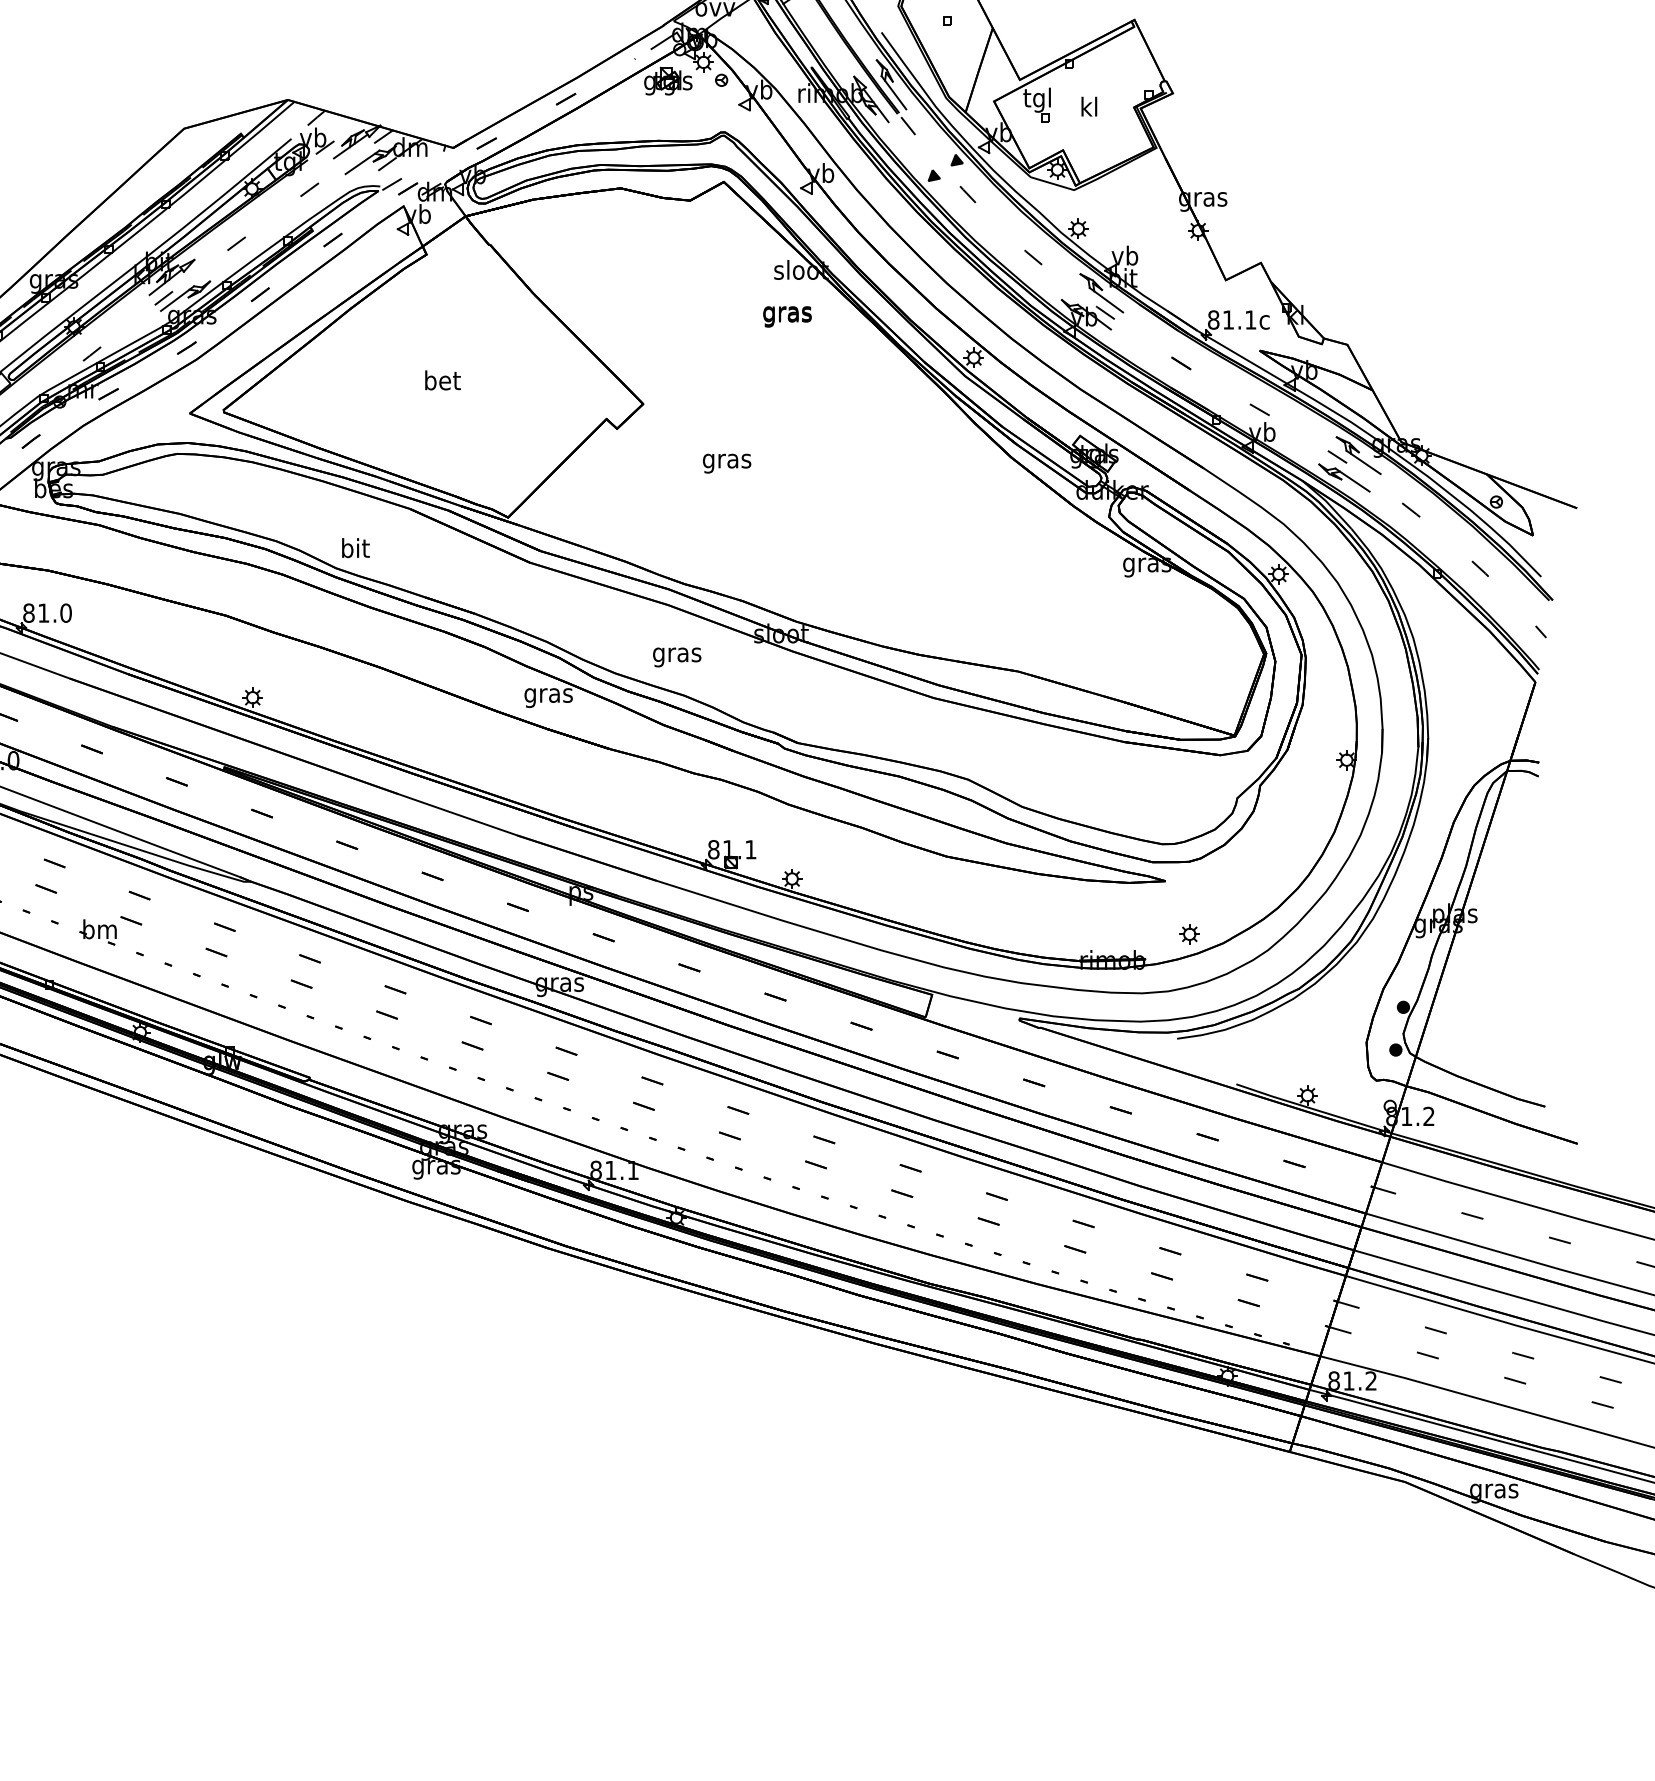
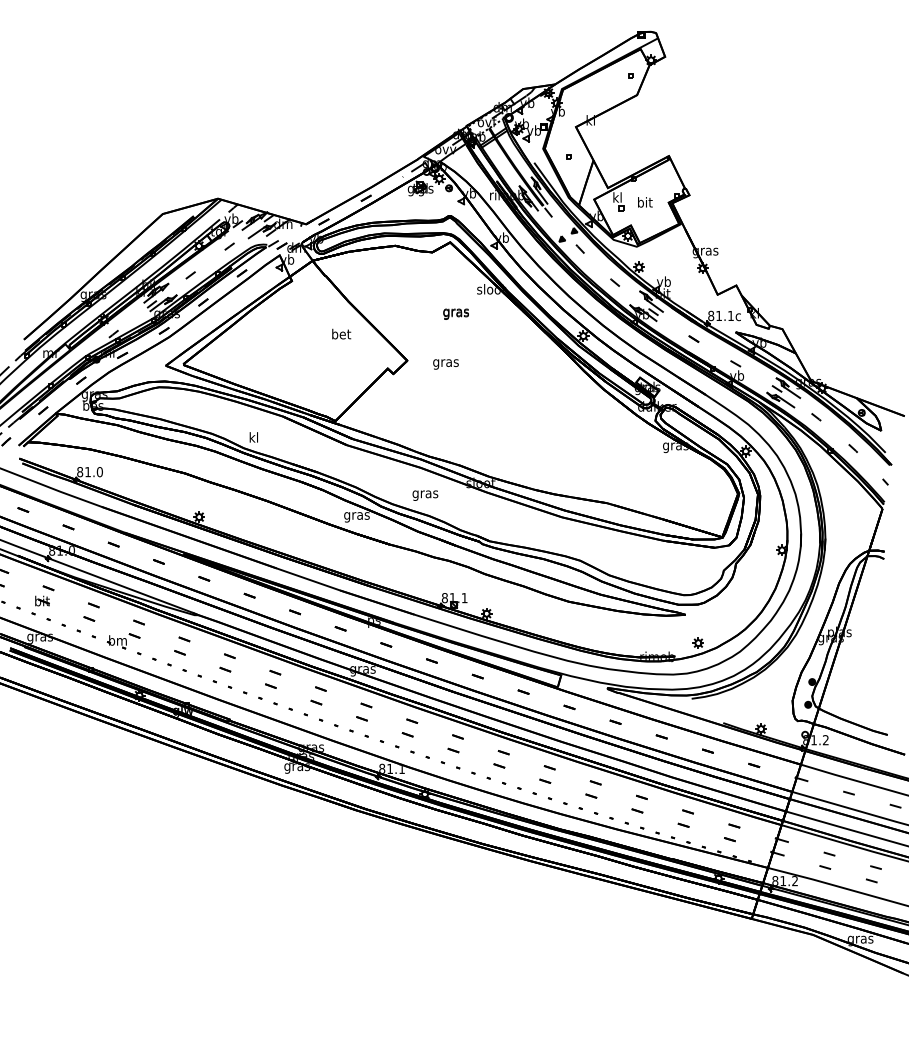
text: (1035, 99) -> (616, 198), tgl -> kl
text: (1090, 107) -> (645, 202), kl -> bit
text: (786, 315) -> (455, 313), moved
text: (442, 379) -> (341, 333), moved
text: (726, 463) -> (445, 364), moved
text: (356, 548) -> (254, 437), bit -> kl

